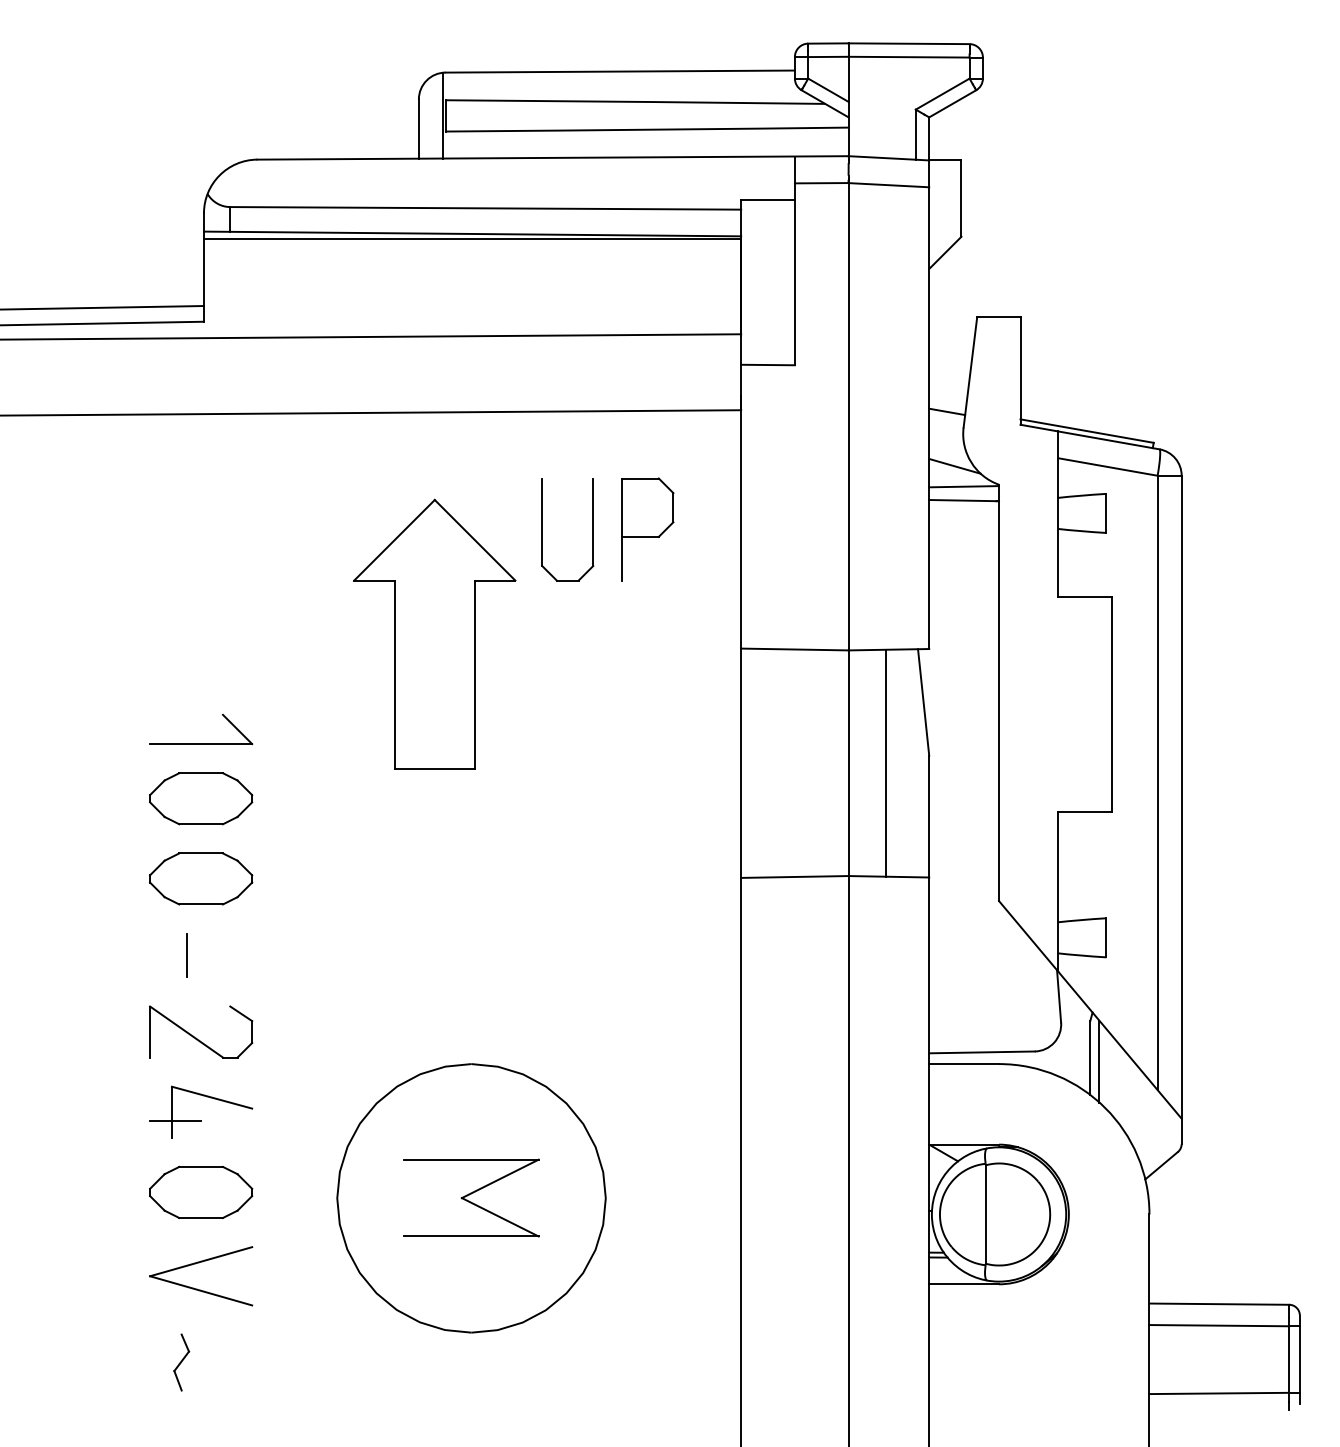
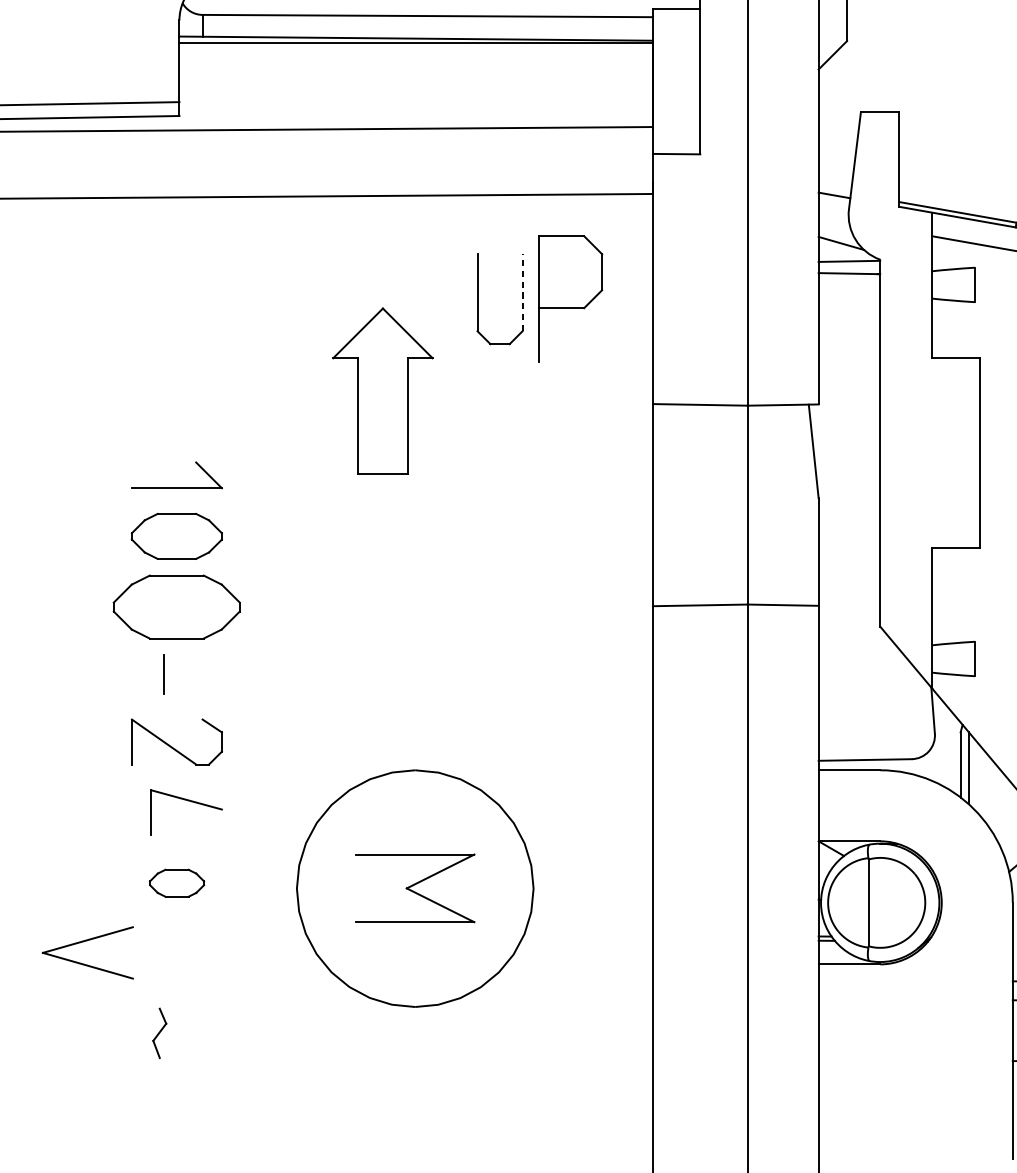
line: (593, 522) -> (522, 292), solid -> dashed
part: (647, 529) -> (570, 299), size x1.4
part: (434, 633) -> (382, 390), size x0.7
line: (886, 762) -> (781, 504), removed
part: (201, 878) -> (177, 606), size x1.4
line: (175, 1120) -> (154, 820), removed
part: (201, 1191) -> (177, 882), size x0.6
part: (197, 1288) -> (84, 963), moved

